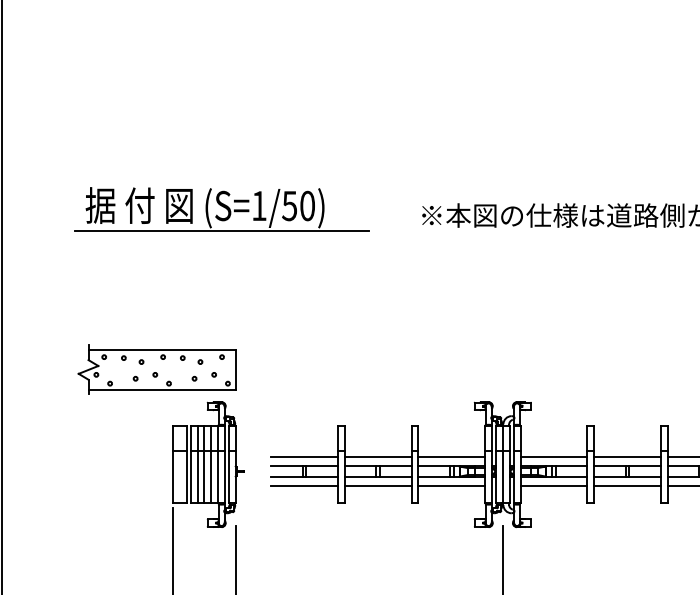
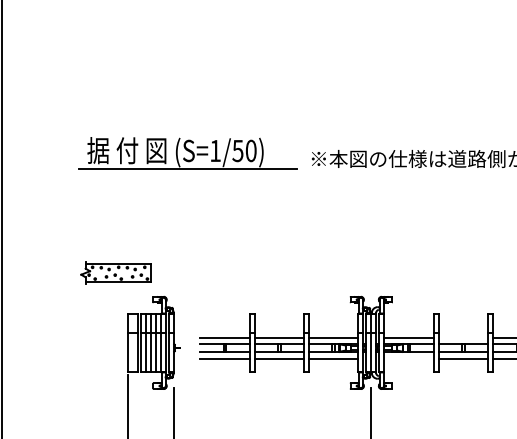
part: (221, 209) -> (187, 153), moved
part: (156, 369) -> (115, 272), size x0.6
line: (627, 457) -> (463, 337), removed
line: (553, 485) -> (408, 358), removed

